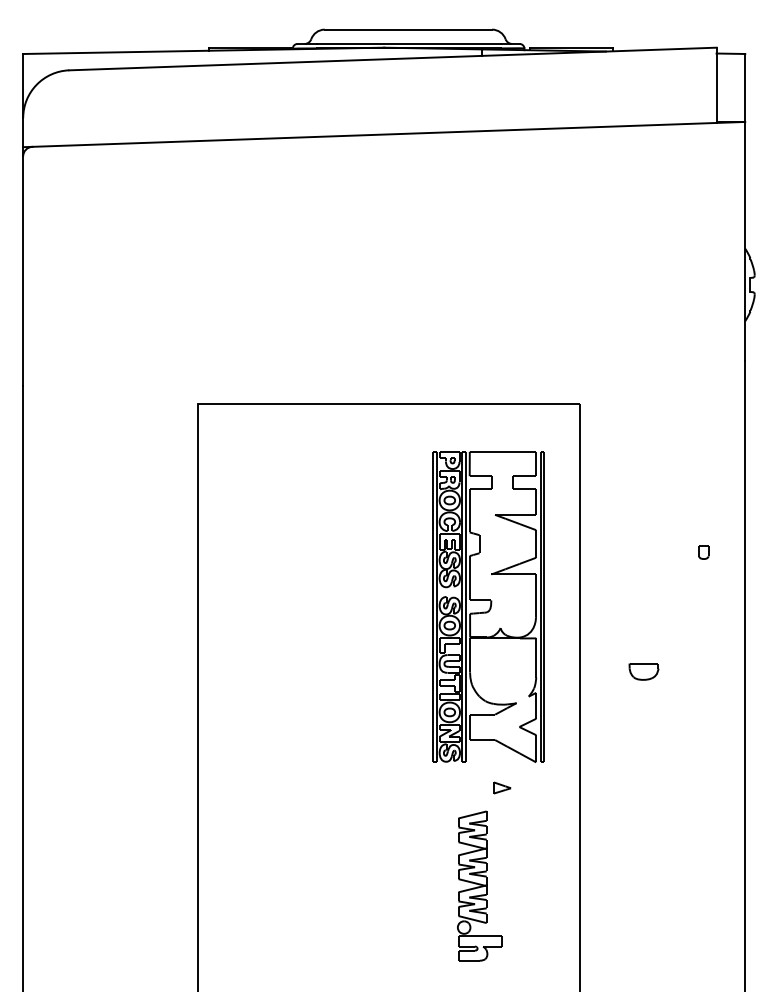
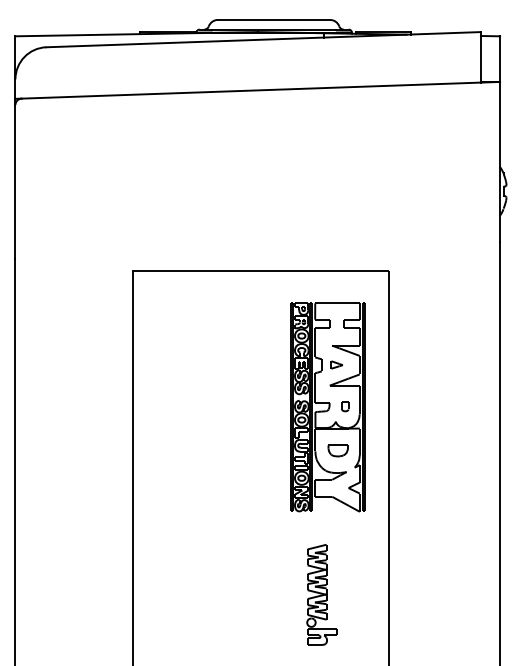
part: (704, 551) -> (345, 406), moved
part: (643, 671) -> (337, 450), moved
part: (501, 787) -> (336, 364), moved

